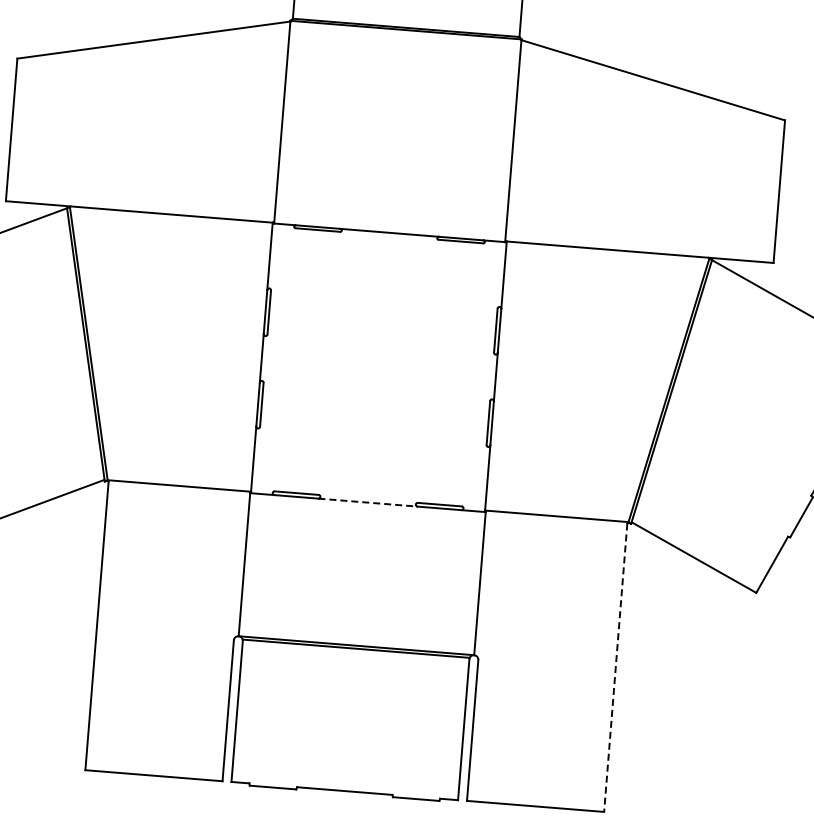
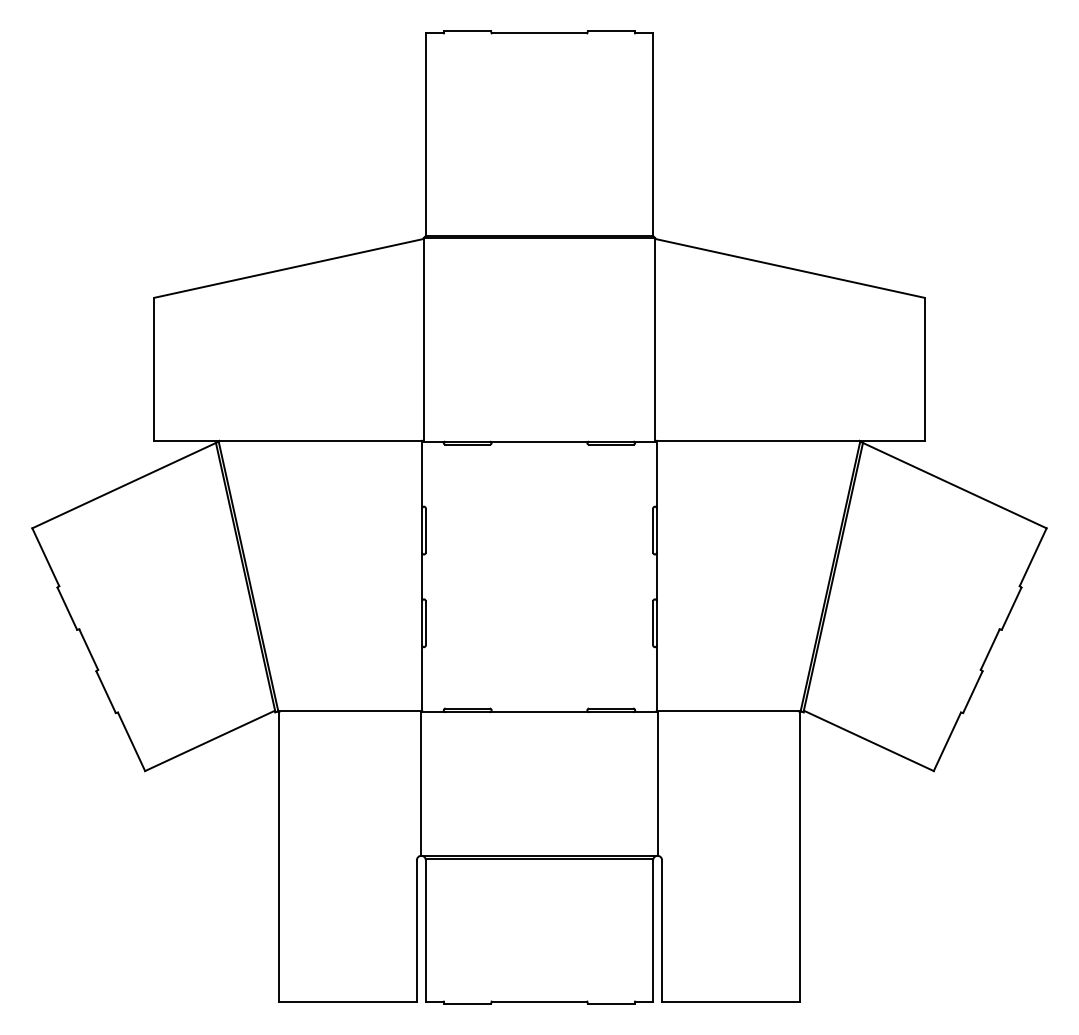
line: (367, 502) -> (539, 712), dashed -> solid
line: (615, 667) -> (799, 856), dashed -> solid

